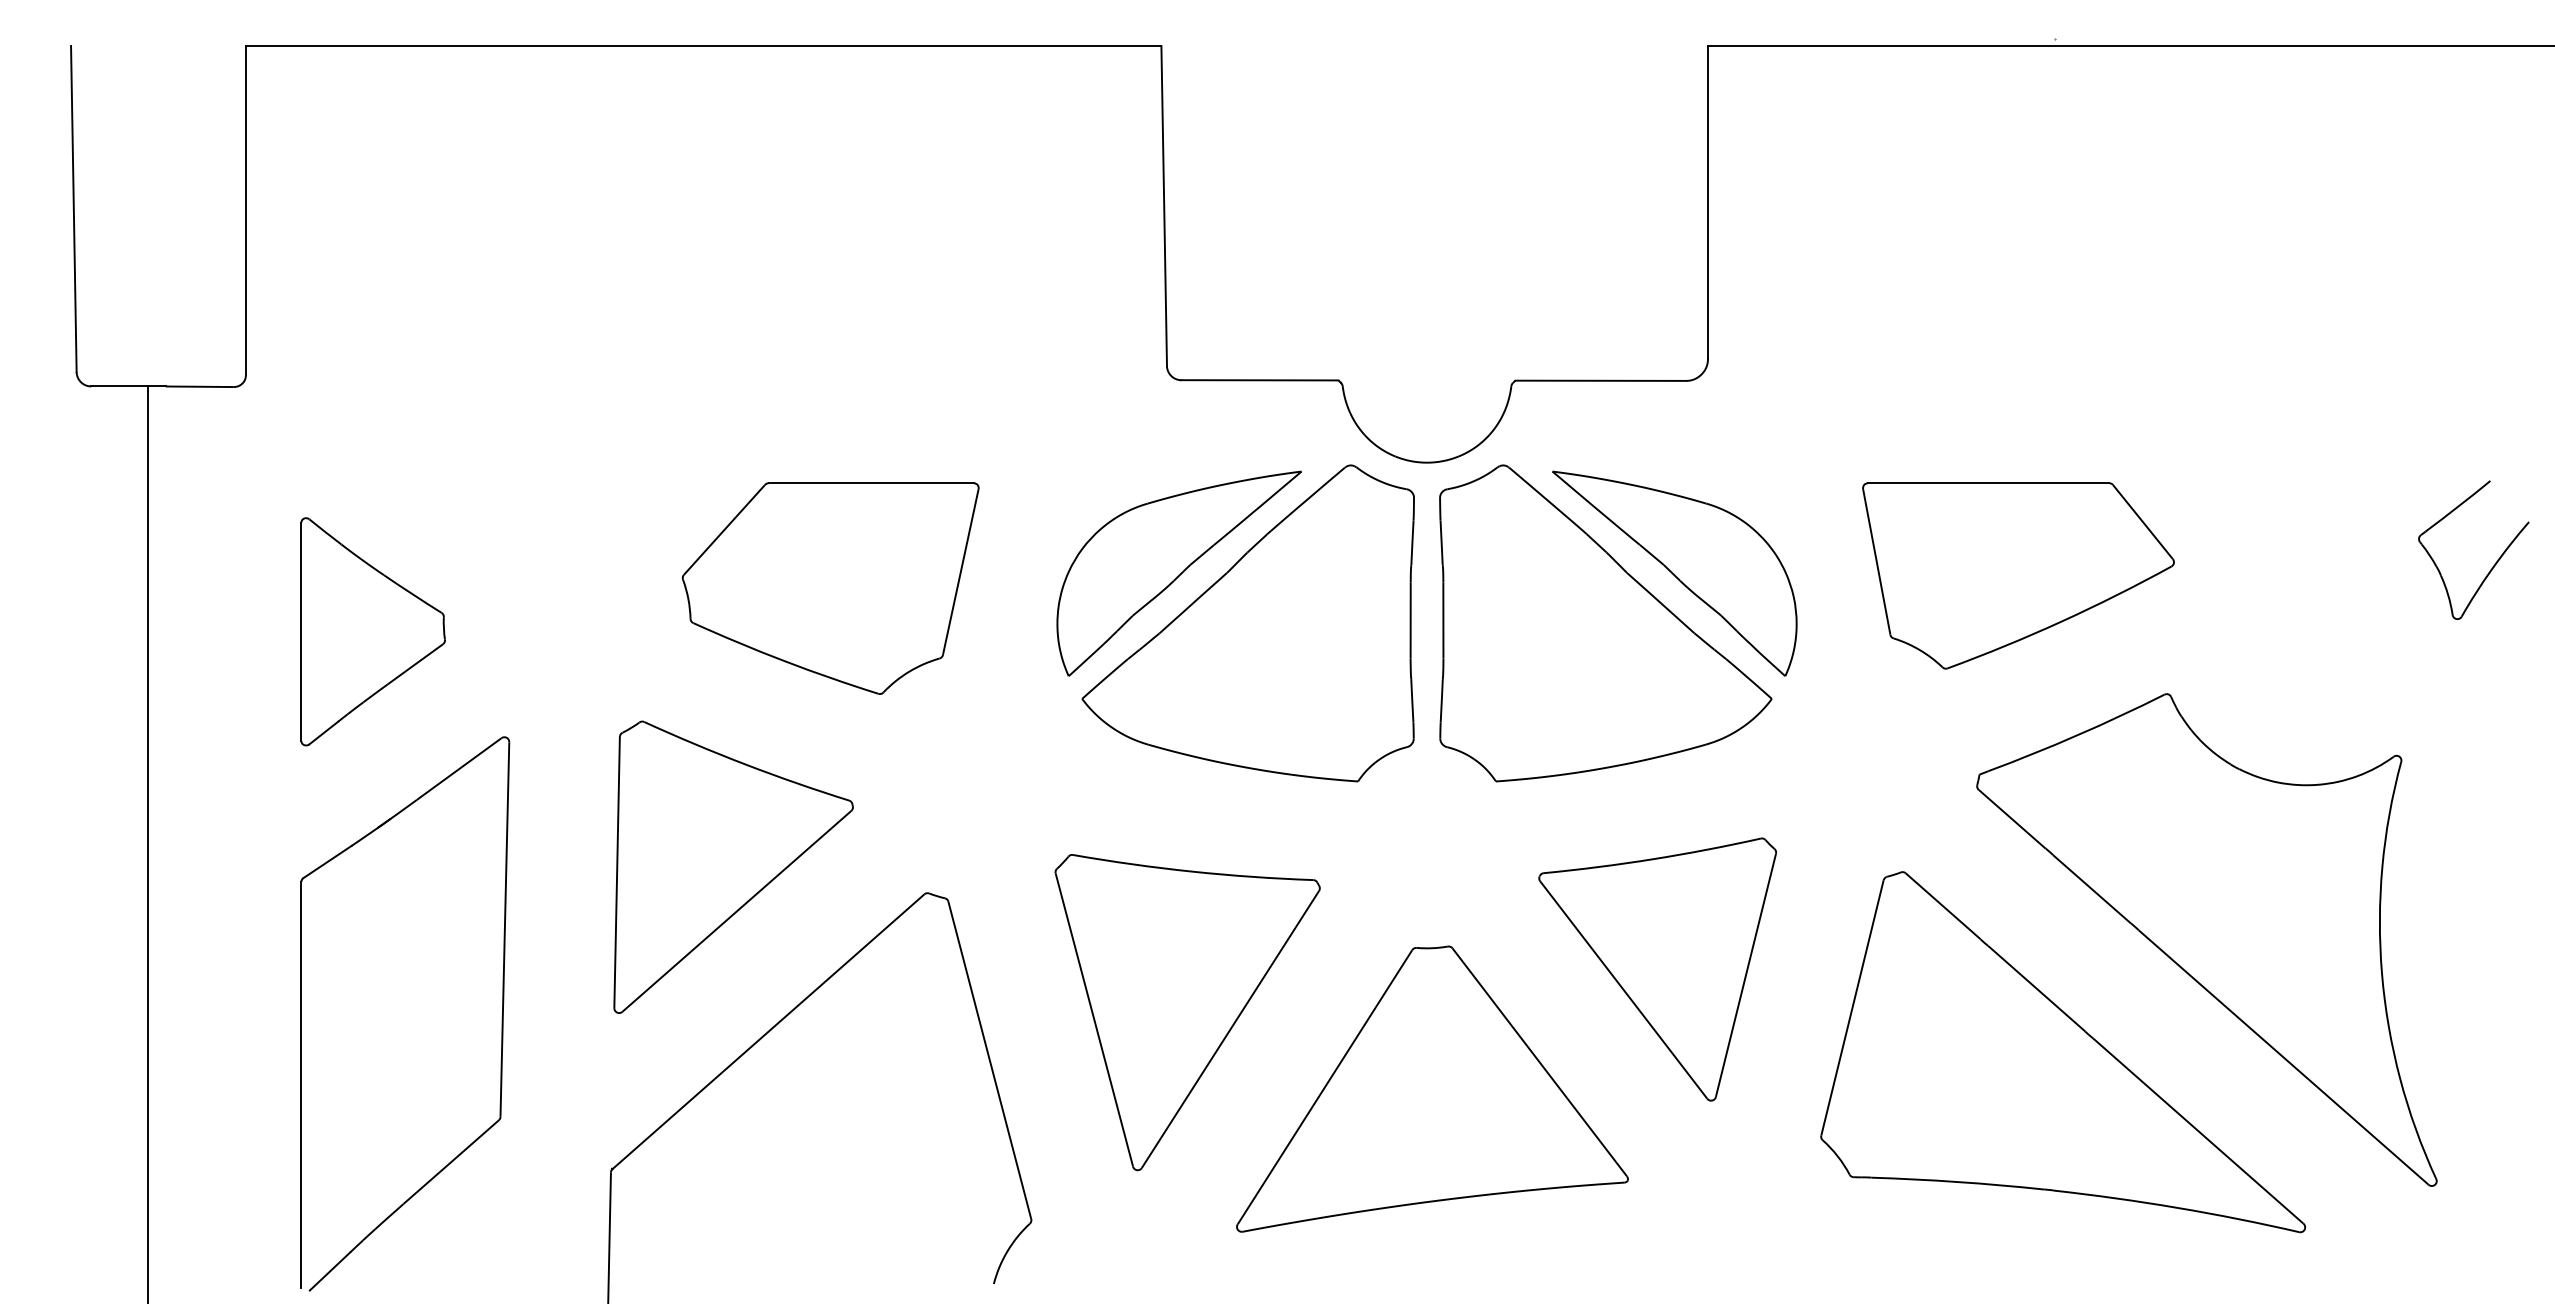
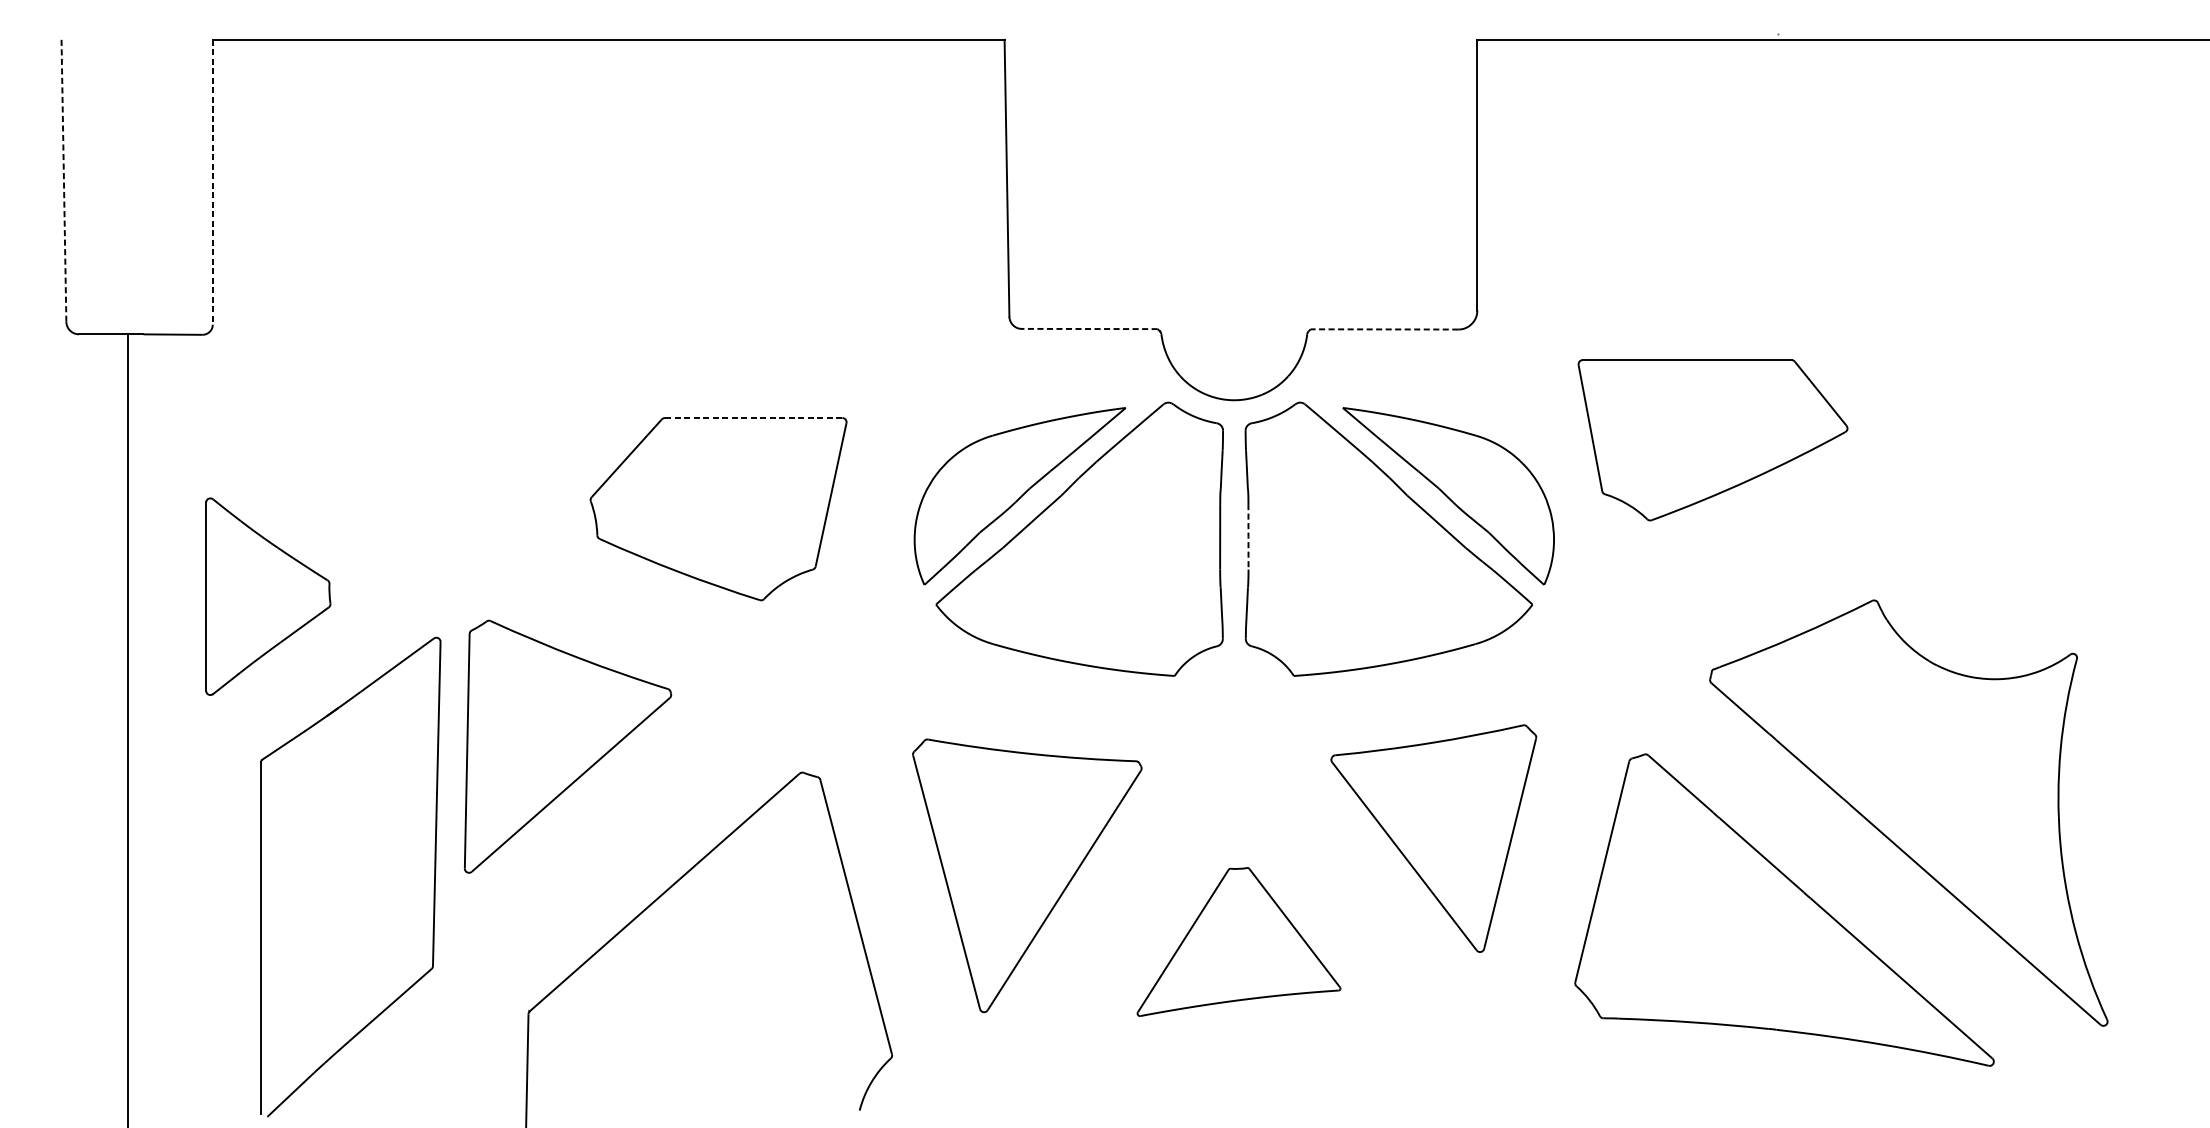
line: (73, 209) -> (63, 181), solid -> dashed
line: (245, 210) -> (212, 182), solid -> dashed
line: (1259, 380) -> (1089, 329), solid -> dashed
line: (1600, 380) -> (1384, 329), solid -> dashed
line: (871, 483) -> (753, 418), solid -> dashed
part: (2492, 566) -> (2155, 490), removed
part: (2018, 575) -> (1713, 439), moved
line: (1443, 620) -> (1248, 536), solid -> dashed
part: (372, 631) -> (267, 596), moved
part: (733, 866) -> (567, 746), moved
part: (1432, 1088) -> (1239, 941), size x0.6

